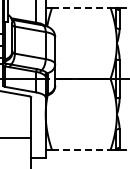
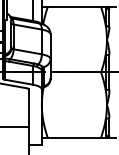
line: (81, 7) -> (74, 7), dashed -> solid
line: (81, 150) -> (74, 137), dashed -> solid

